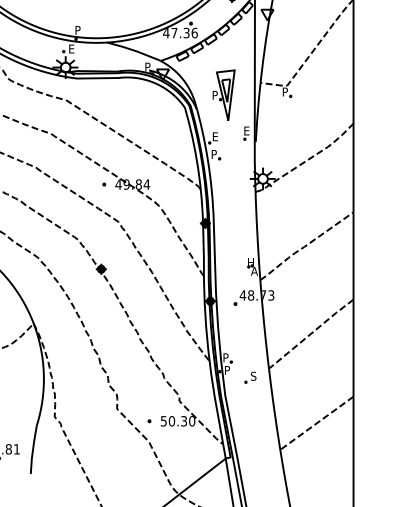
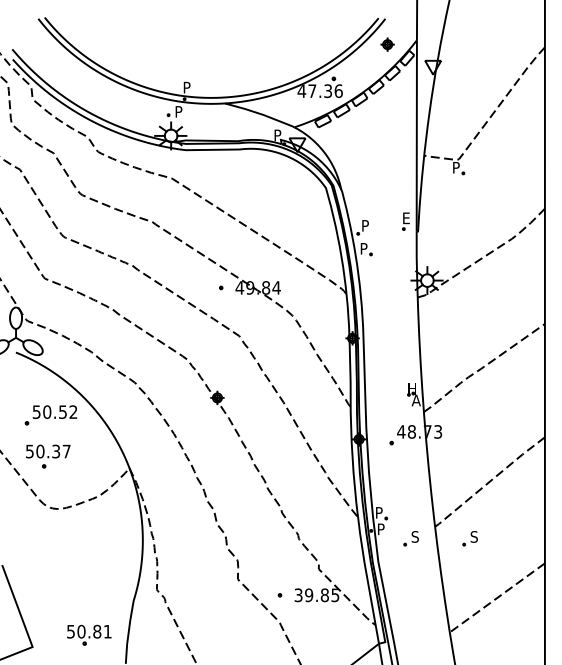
text: (72, 48) -> (179, 111), E -> P
part: (223, 94) -> (376, 171), removed
text: (215, 136) -> (365, 225), E -> P
part: (295, 377) -> (469, 538), added
text: (178, 421) -> (317, 595), 50.30 -> 39.85

